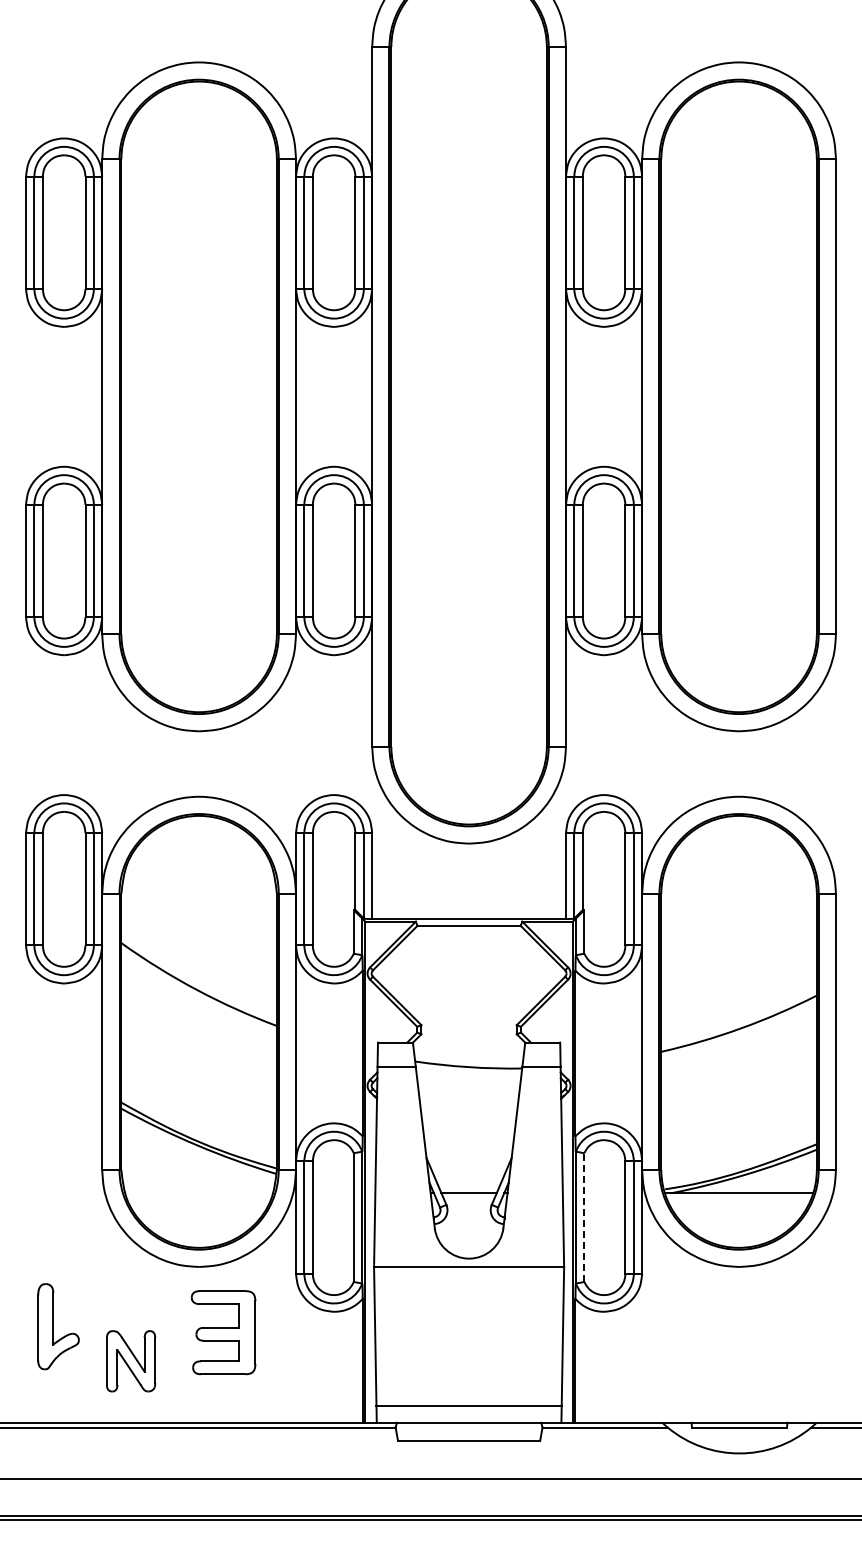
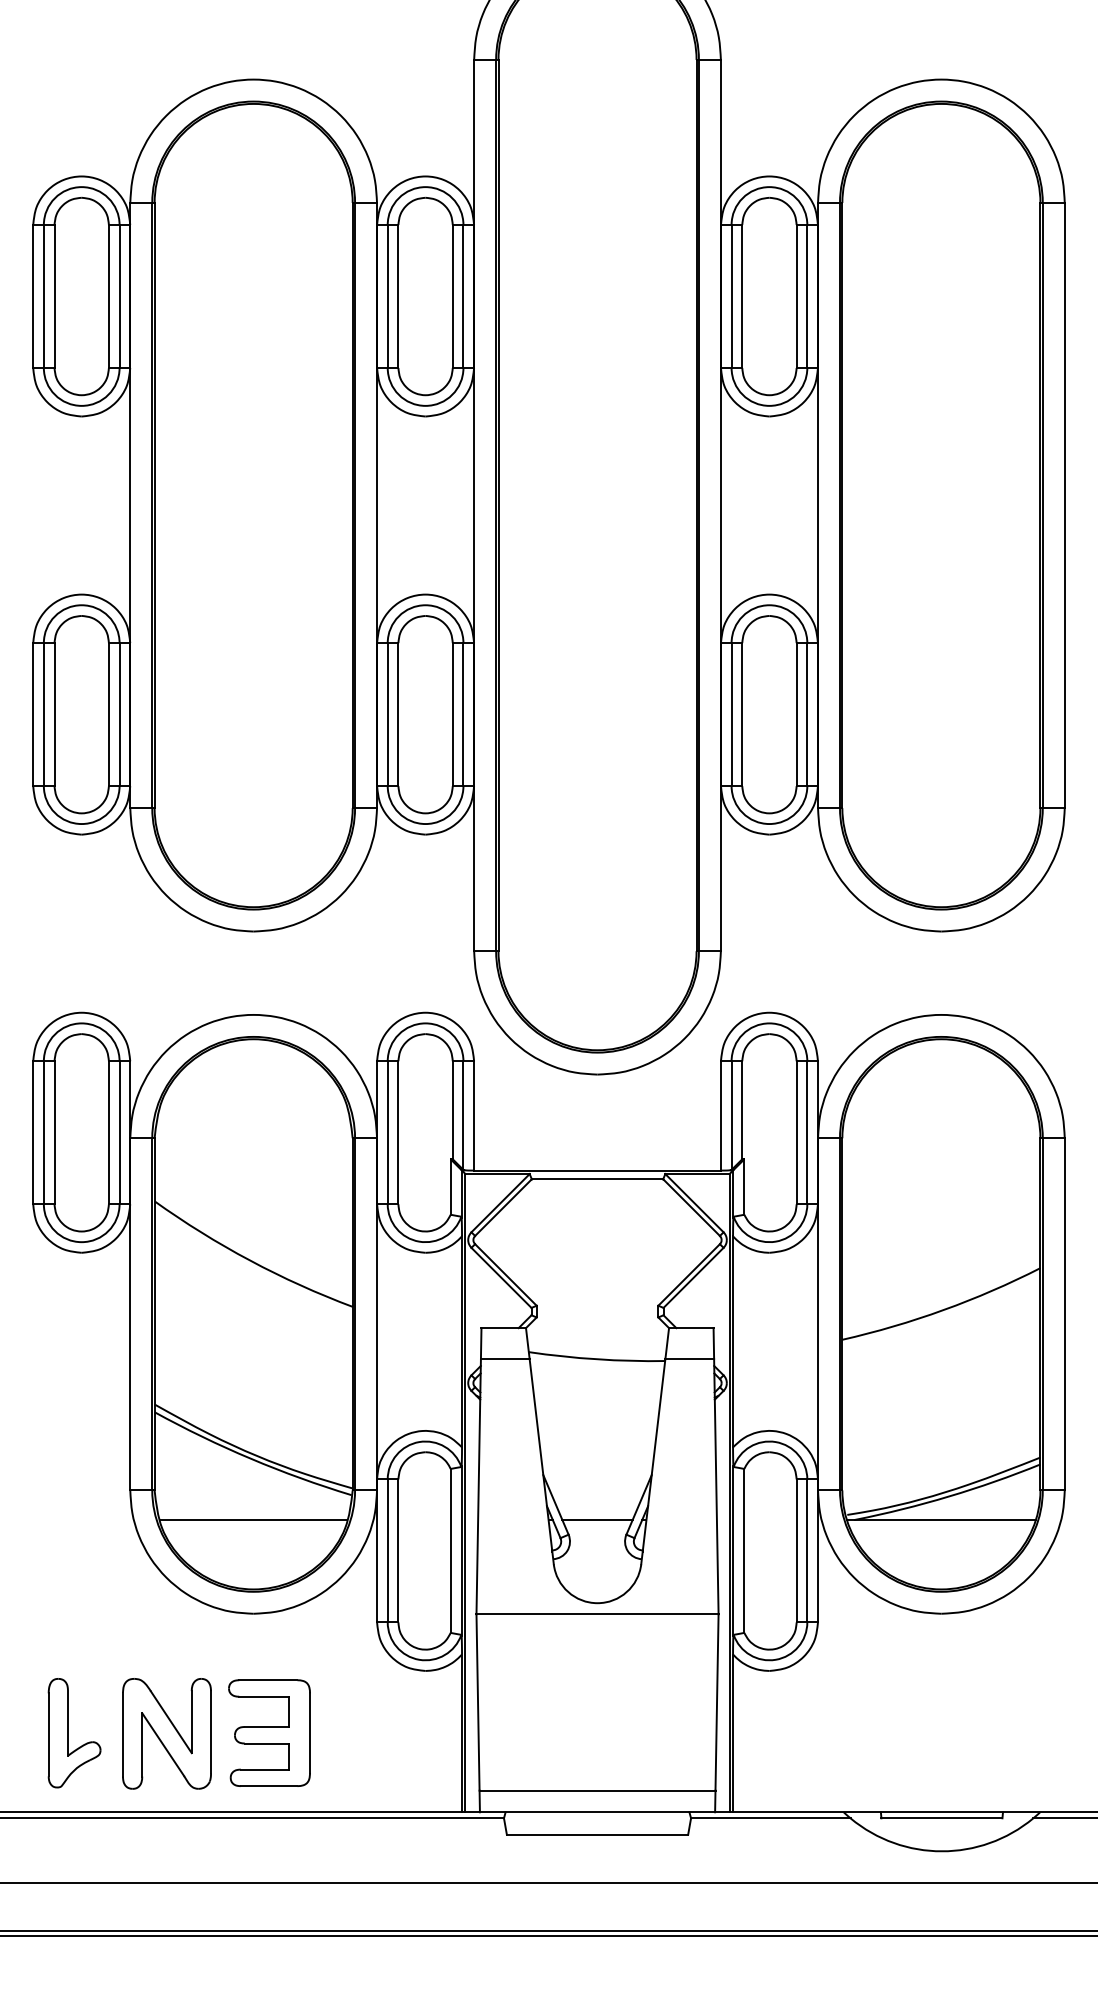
line: (198, 1193) -> (252, 1520), added
line: (584, 1217) -> (744, 1550), dashed -> solid
part: (58, 1326) -> (74, 1732), moved
part: (223, 1332) -> (269, 1732), moved
part: (130, 1361) -> (166, 1734), size x1.43

